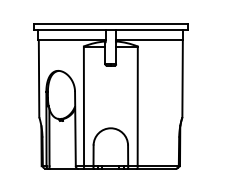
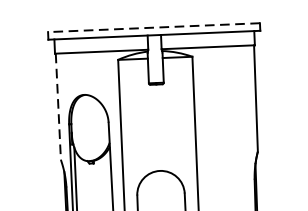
line: (110, 24) -> (153, 28), solid -> dashed
line: (39, 78) -> (58, 106), solid -> dashed

